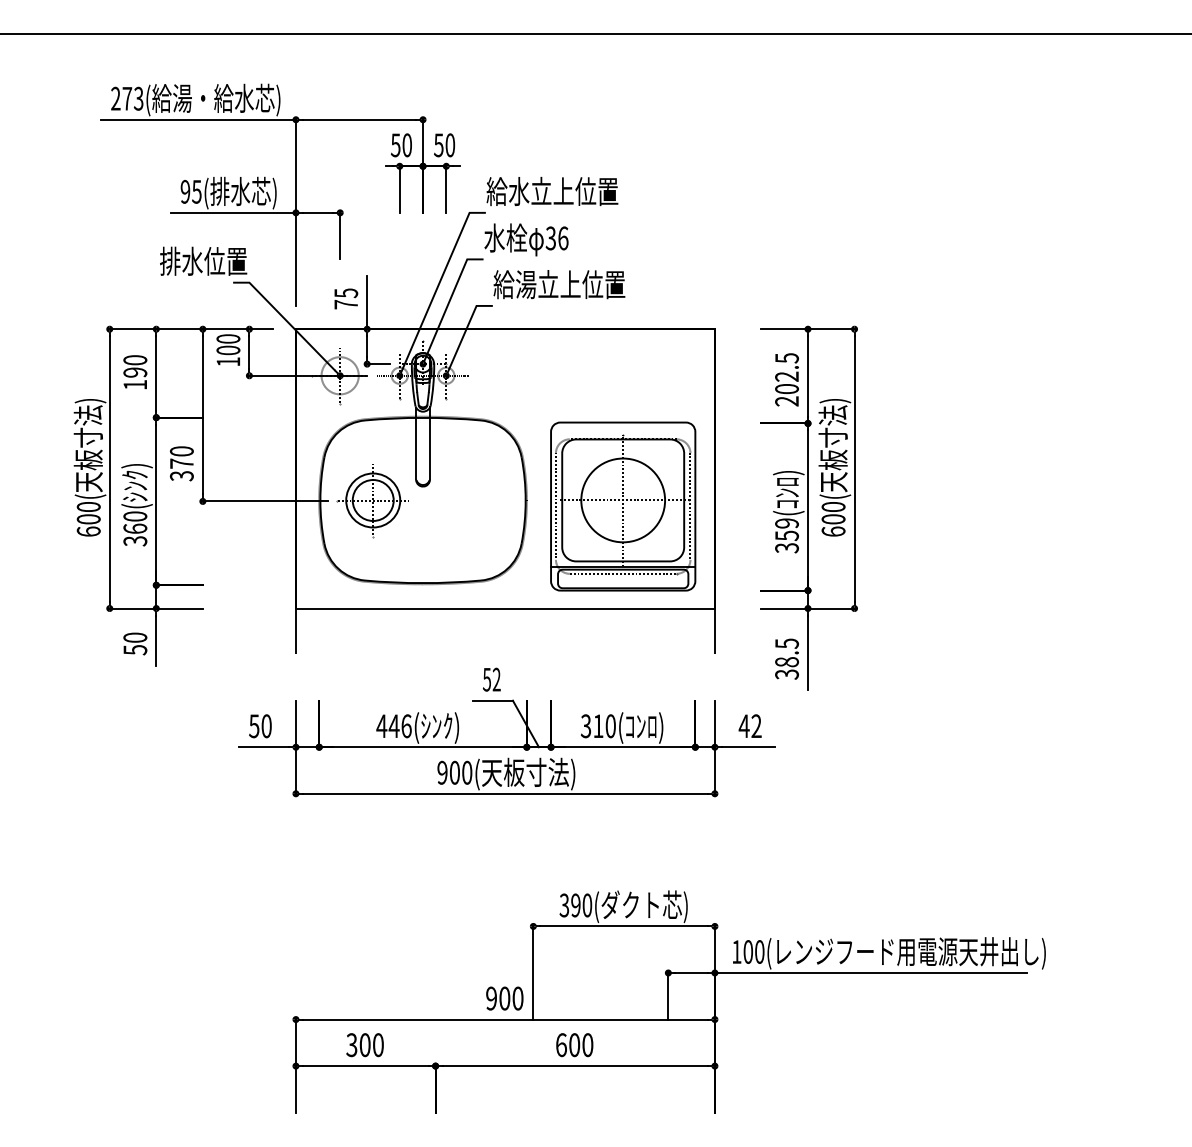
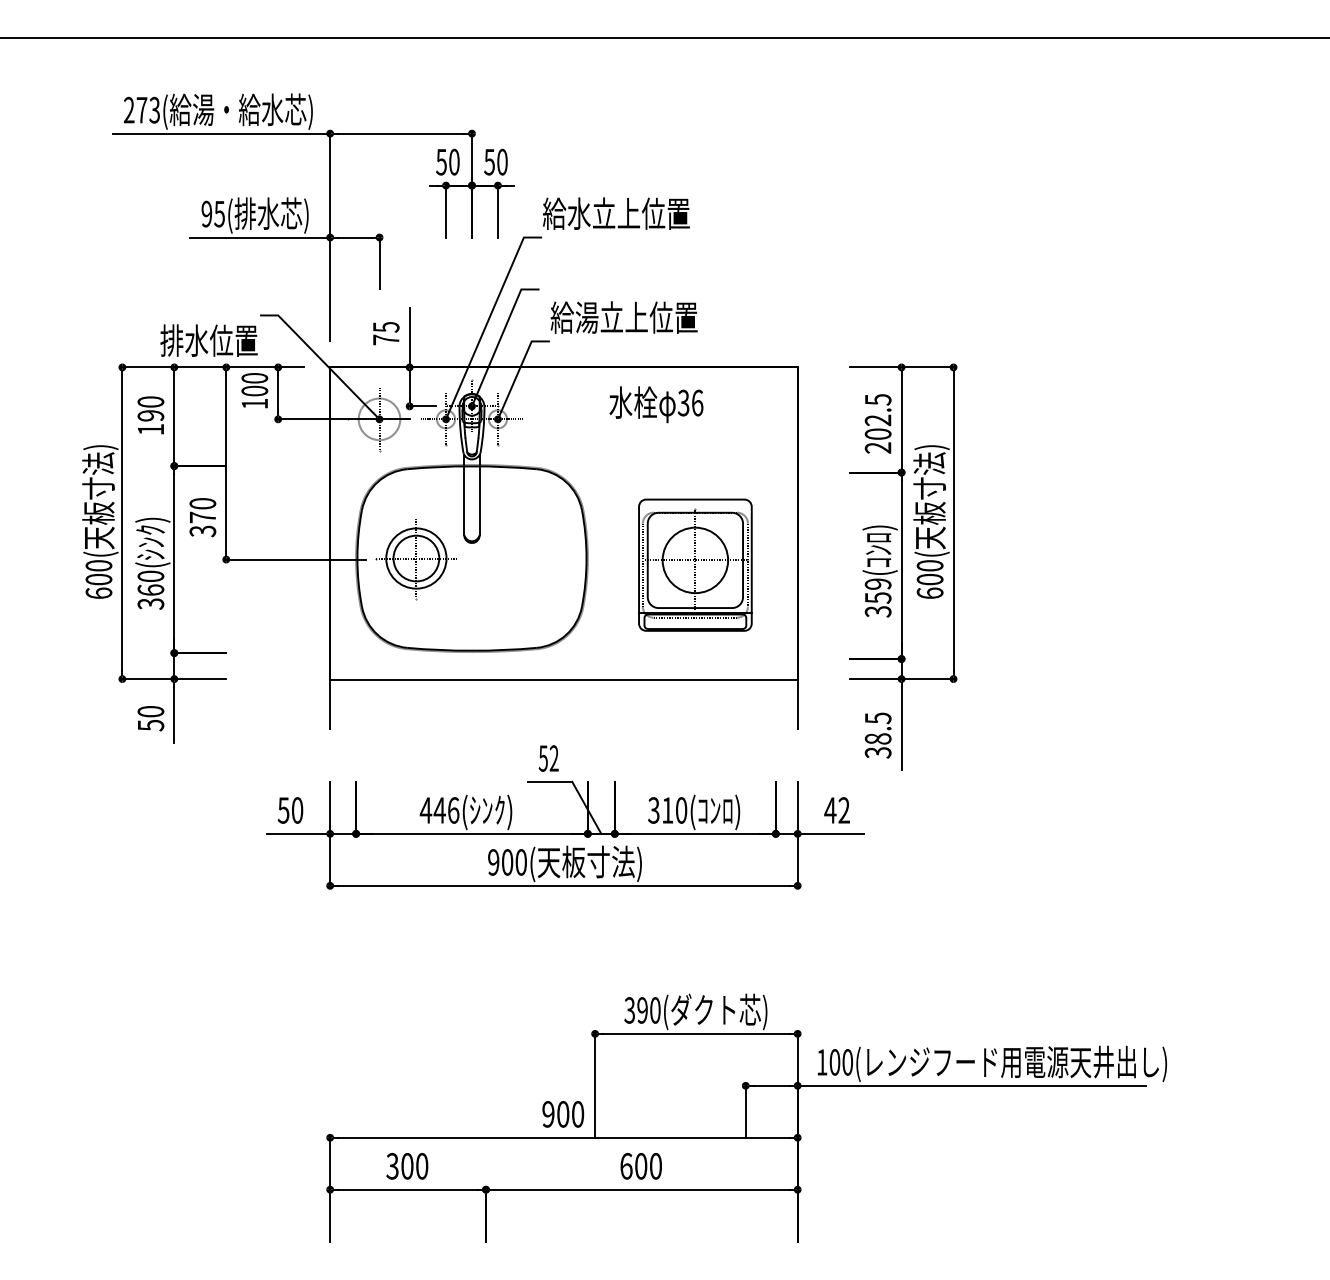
text: (526, 239) -> (656, 404), moved
text: (203, 261) -> (208, 340), moved
part: (623, 505) -> (695, 564), size x0.7

